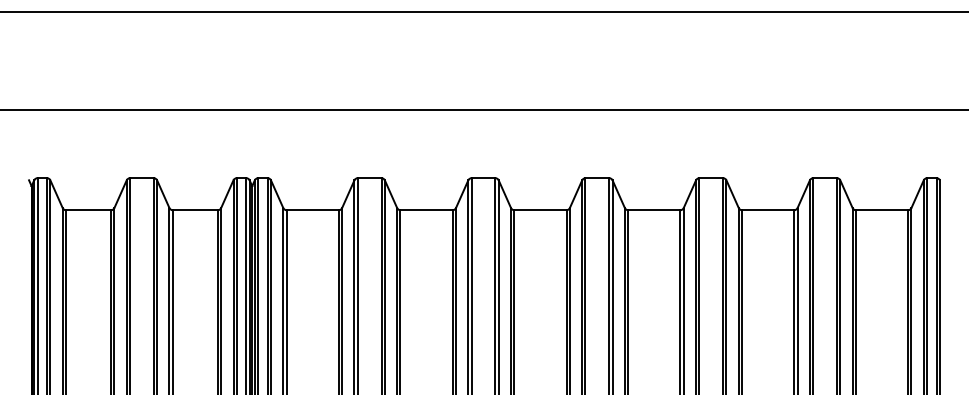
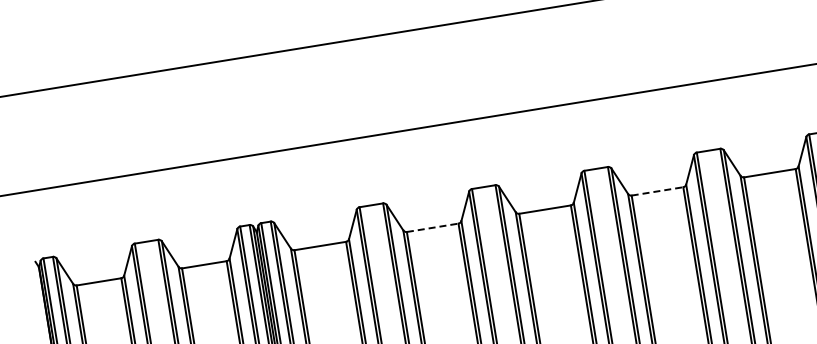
line: (427, 210) -> (433, 227), solid -> dashed
line: (654, 210) -> (657, 191), solid -> dashed

